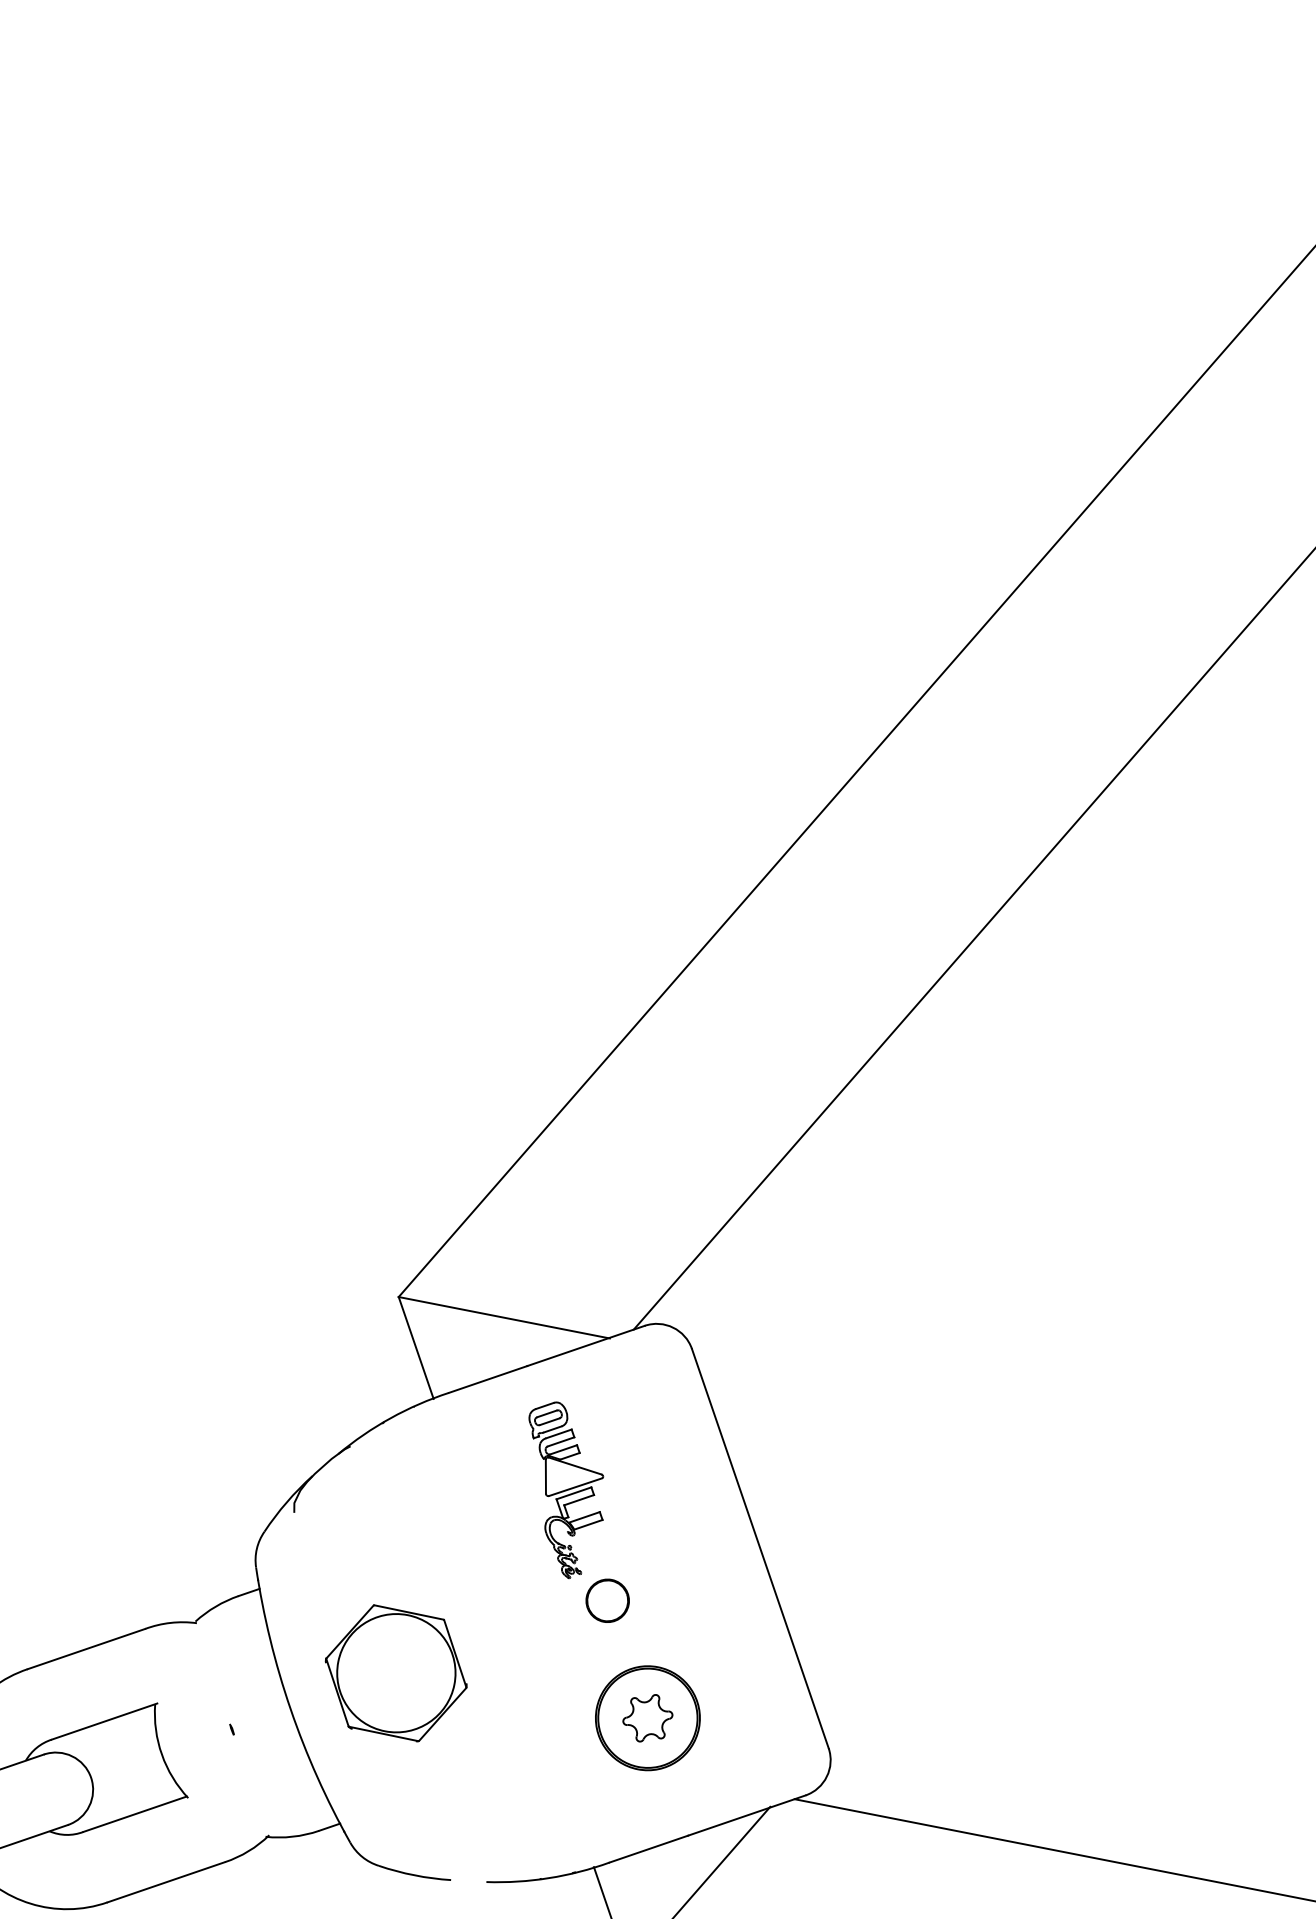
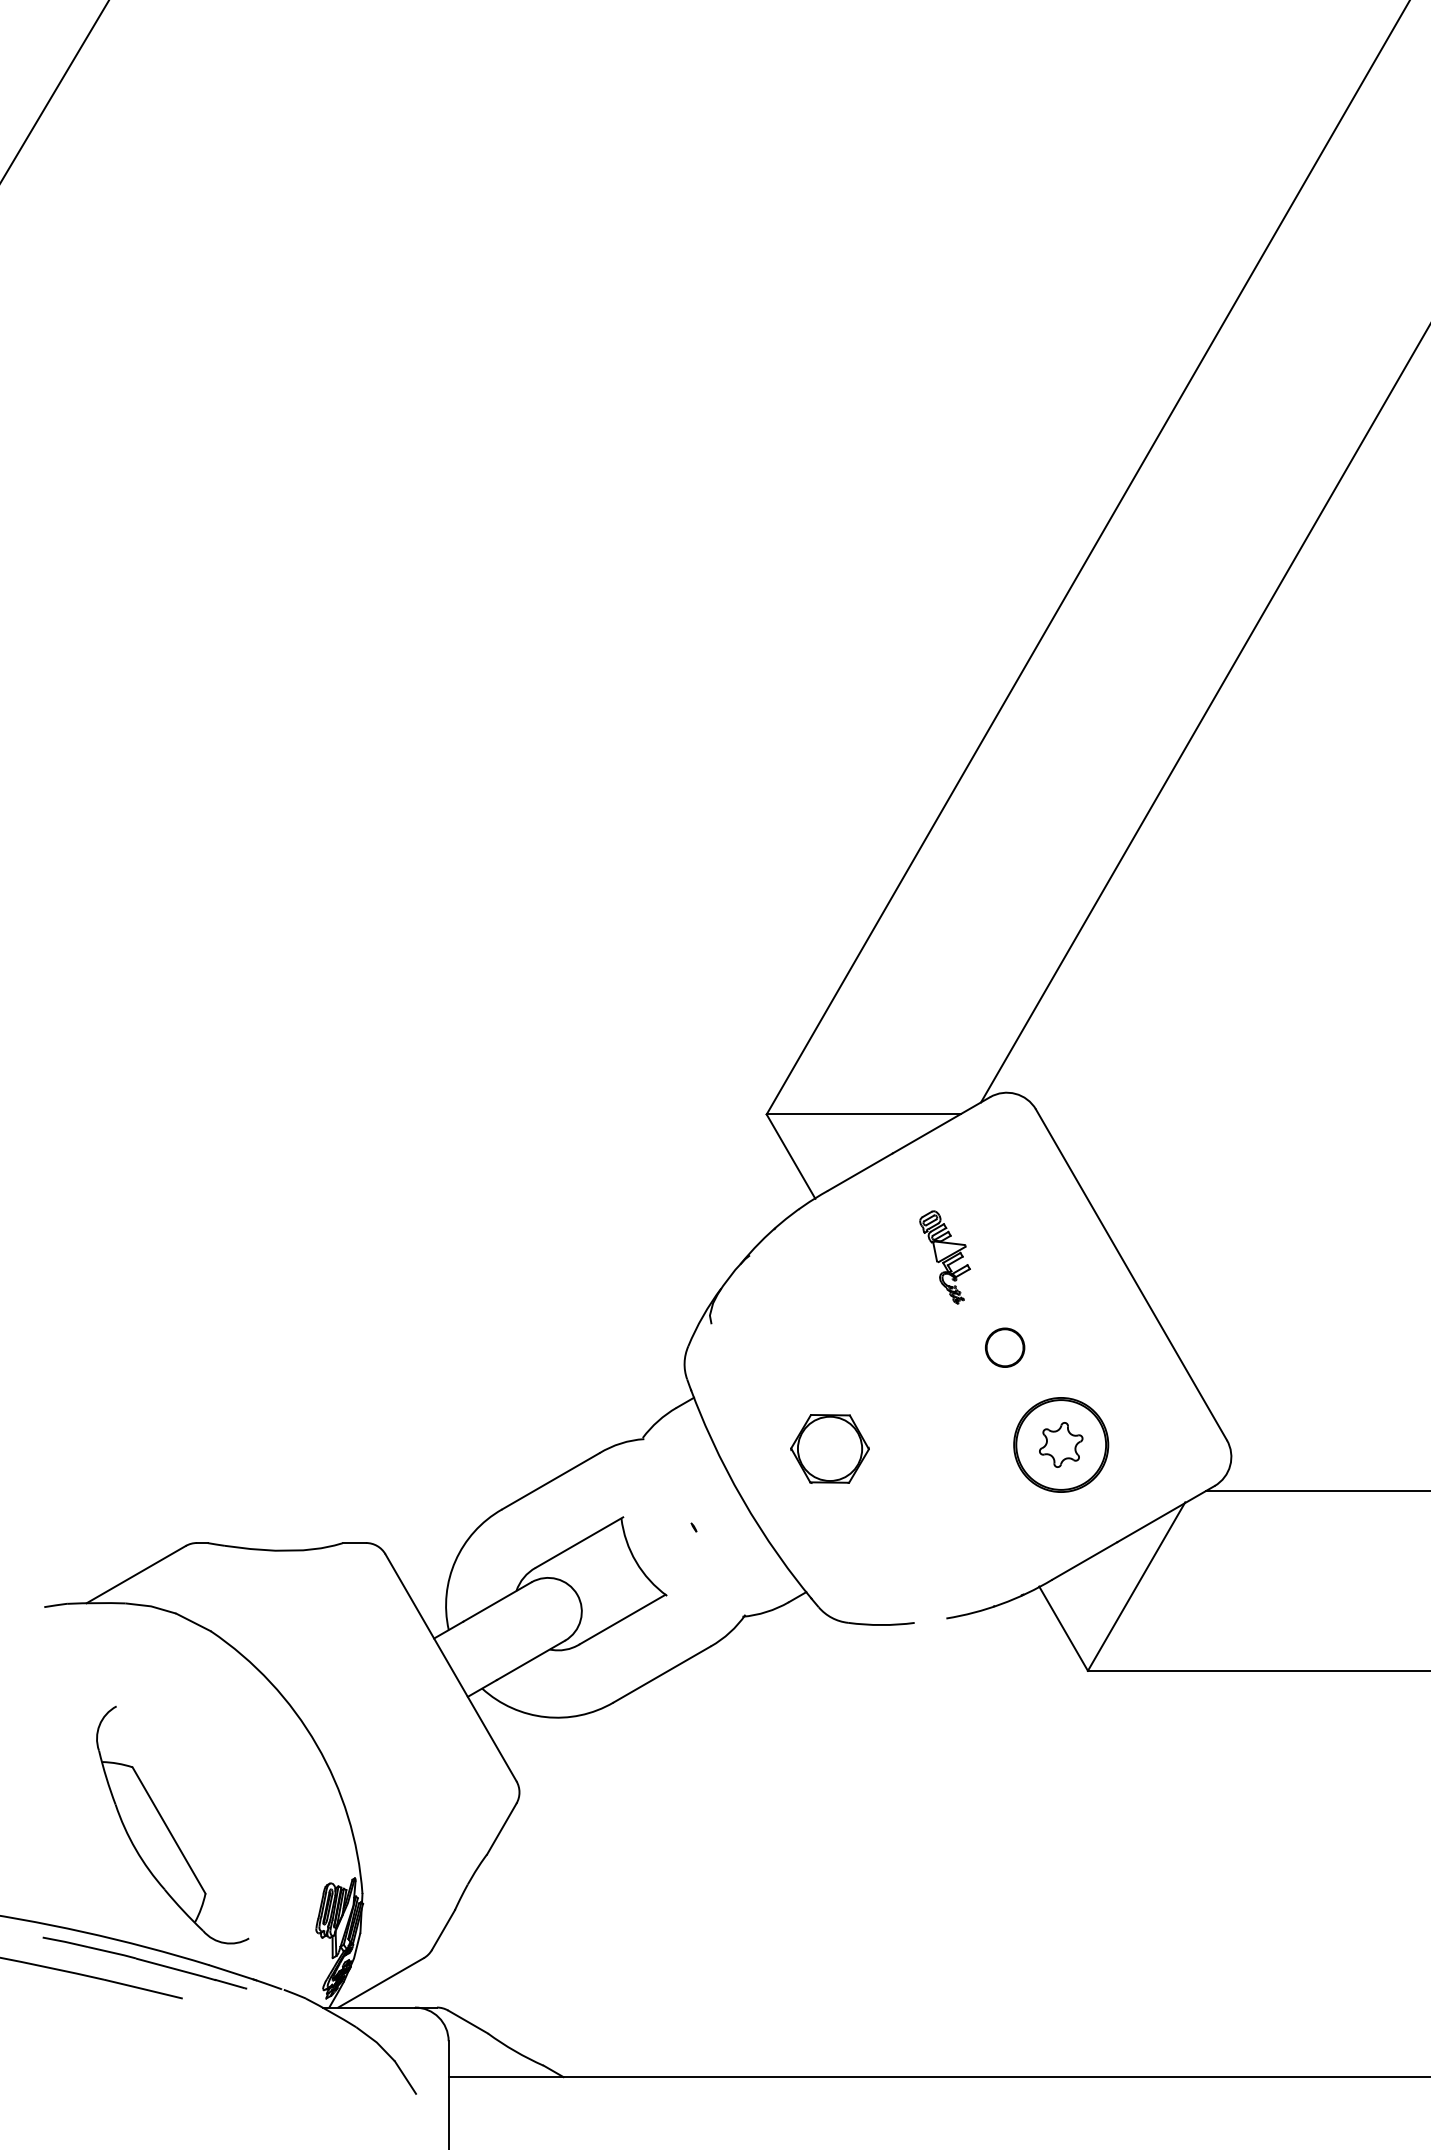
part: (561, 1490) -> (944, 1257), size x0.6
part: (395, 1672) -> (829, 1448), size x0.6

